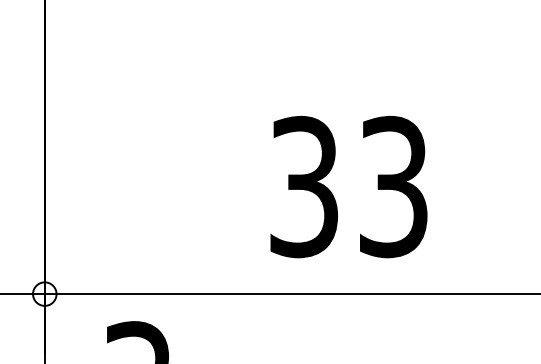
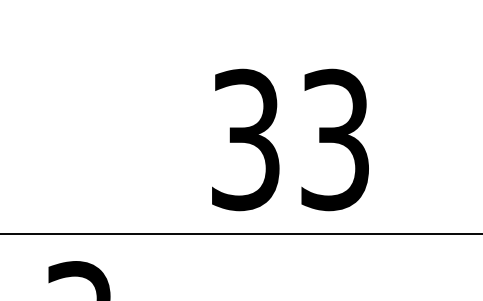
text: (348, 186) -> (290, 139), moved

